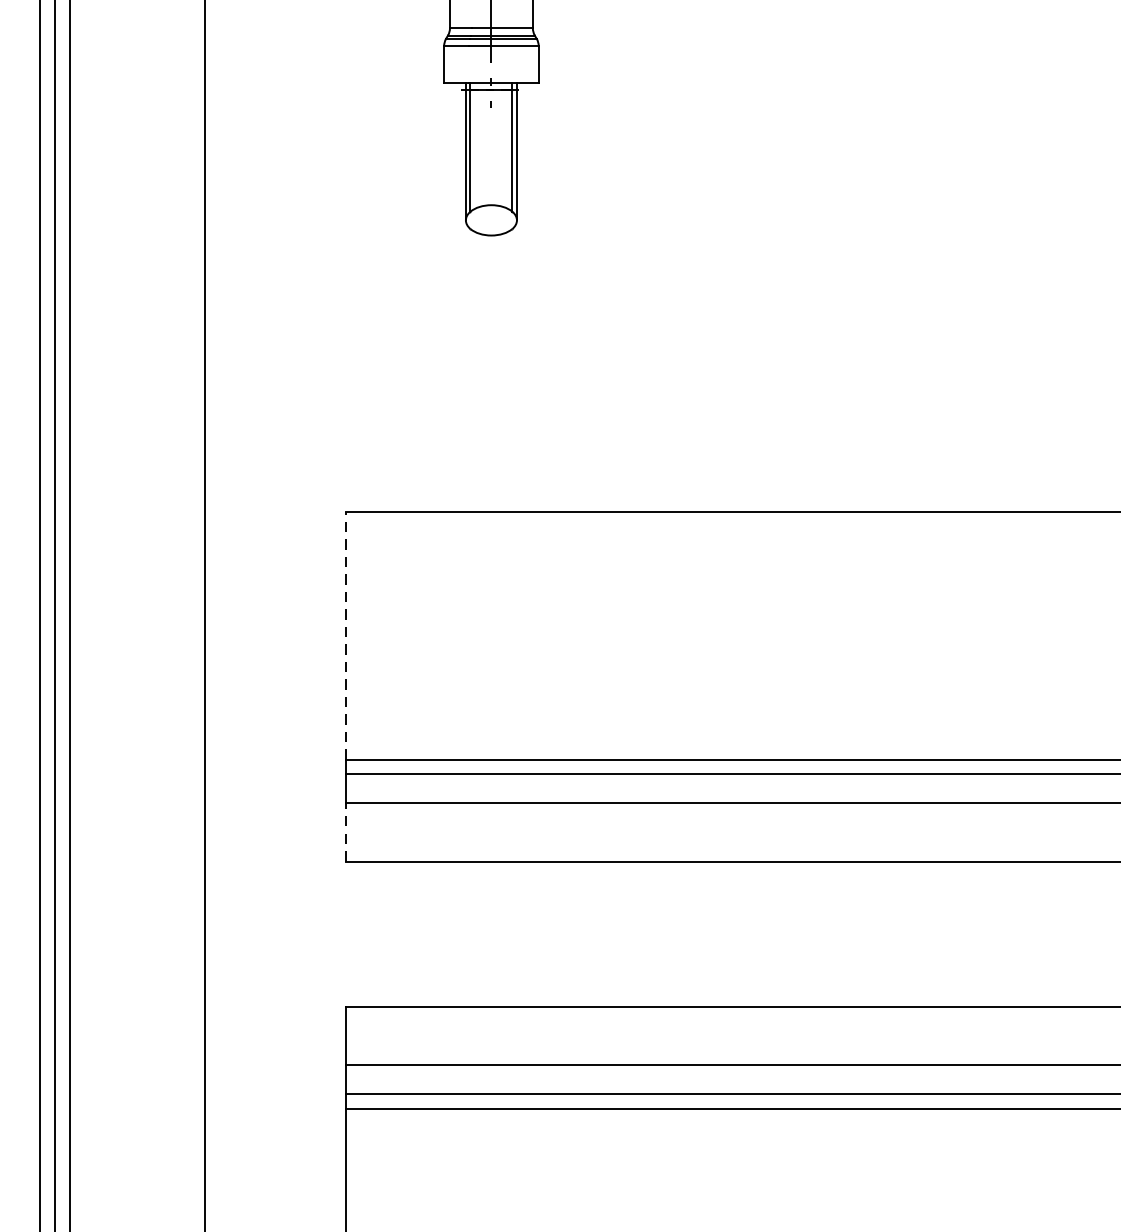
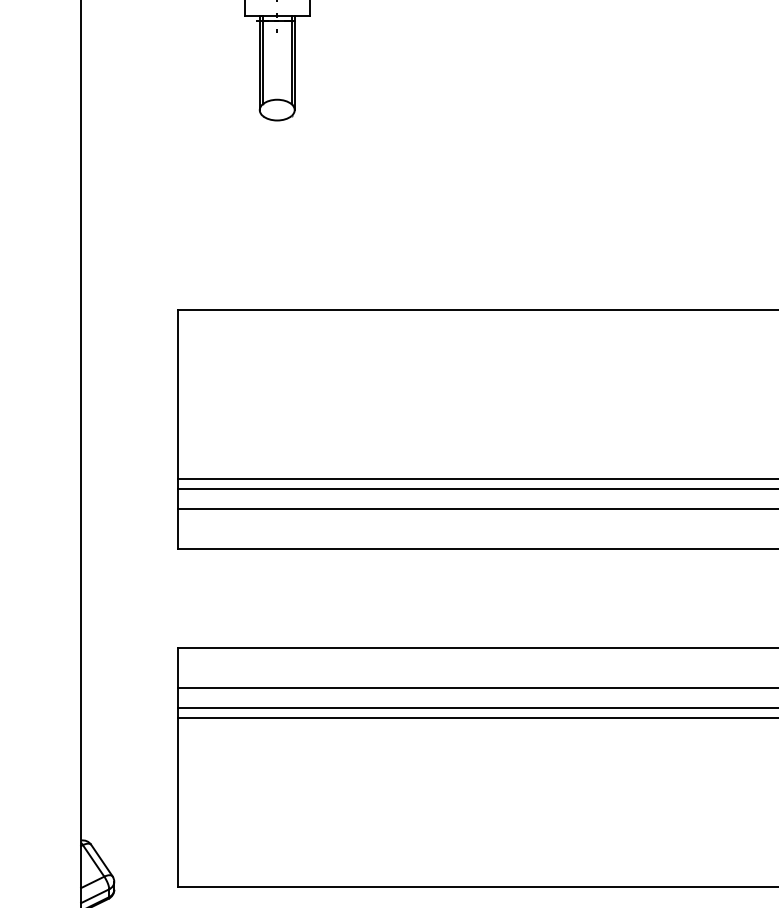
line: (345, 635) -> (177, 394), dashed -> solid
line: (345, 831) -> (177, 528), dashed -> solid

